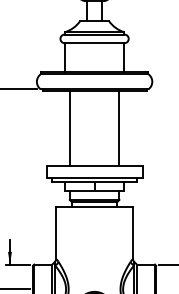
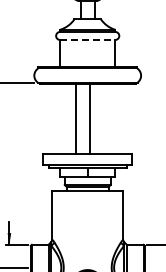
line: (94, 42) -> (87, 39), solid -> dashed
line: (69, 128) -> (75, 118), moved
line: (119, 128) -> (89, 118), moved

